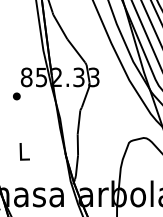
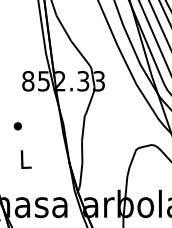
part: (16, 96) -> (17, 126), moved

